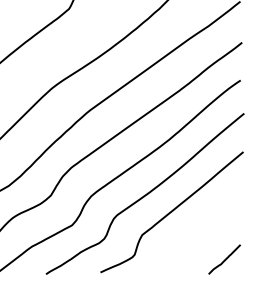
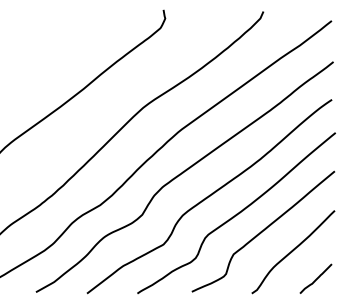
curve: (202, 232) -> (293, 251), added

